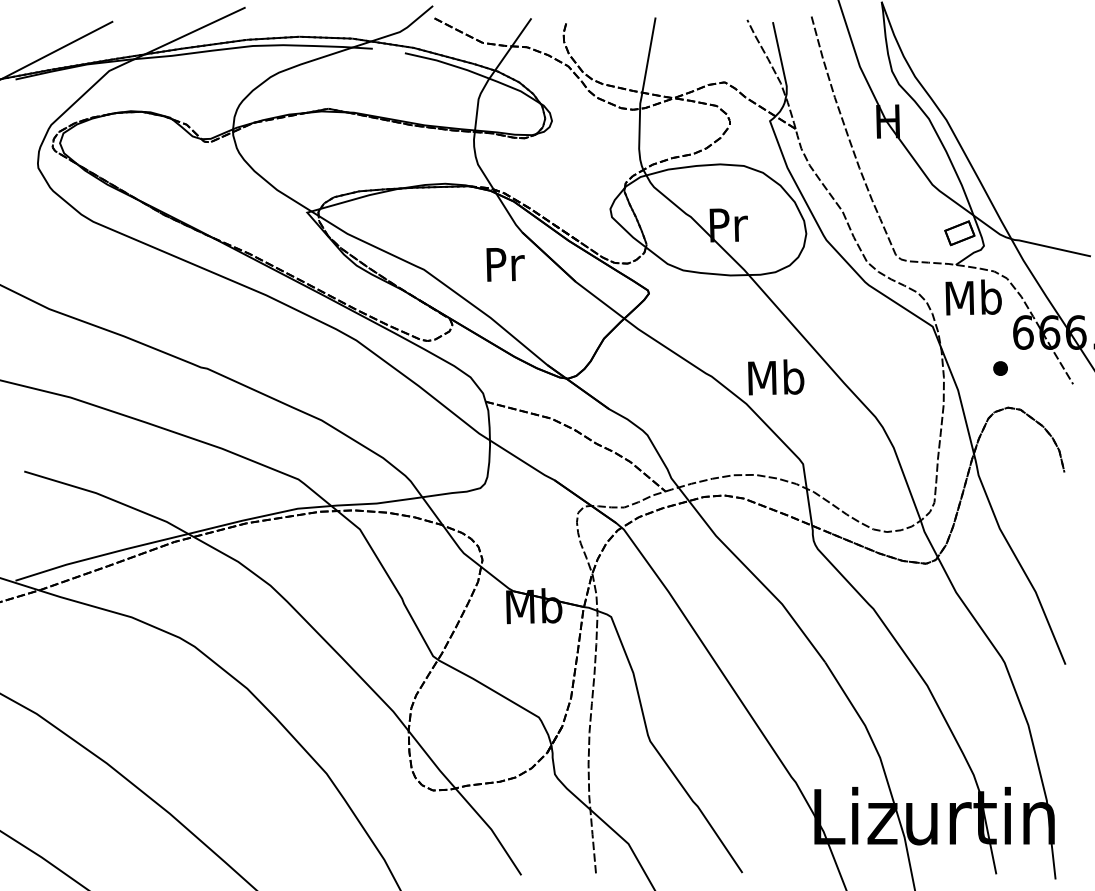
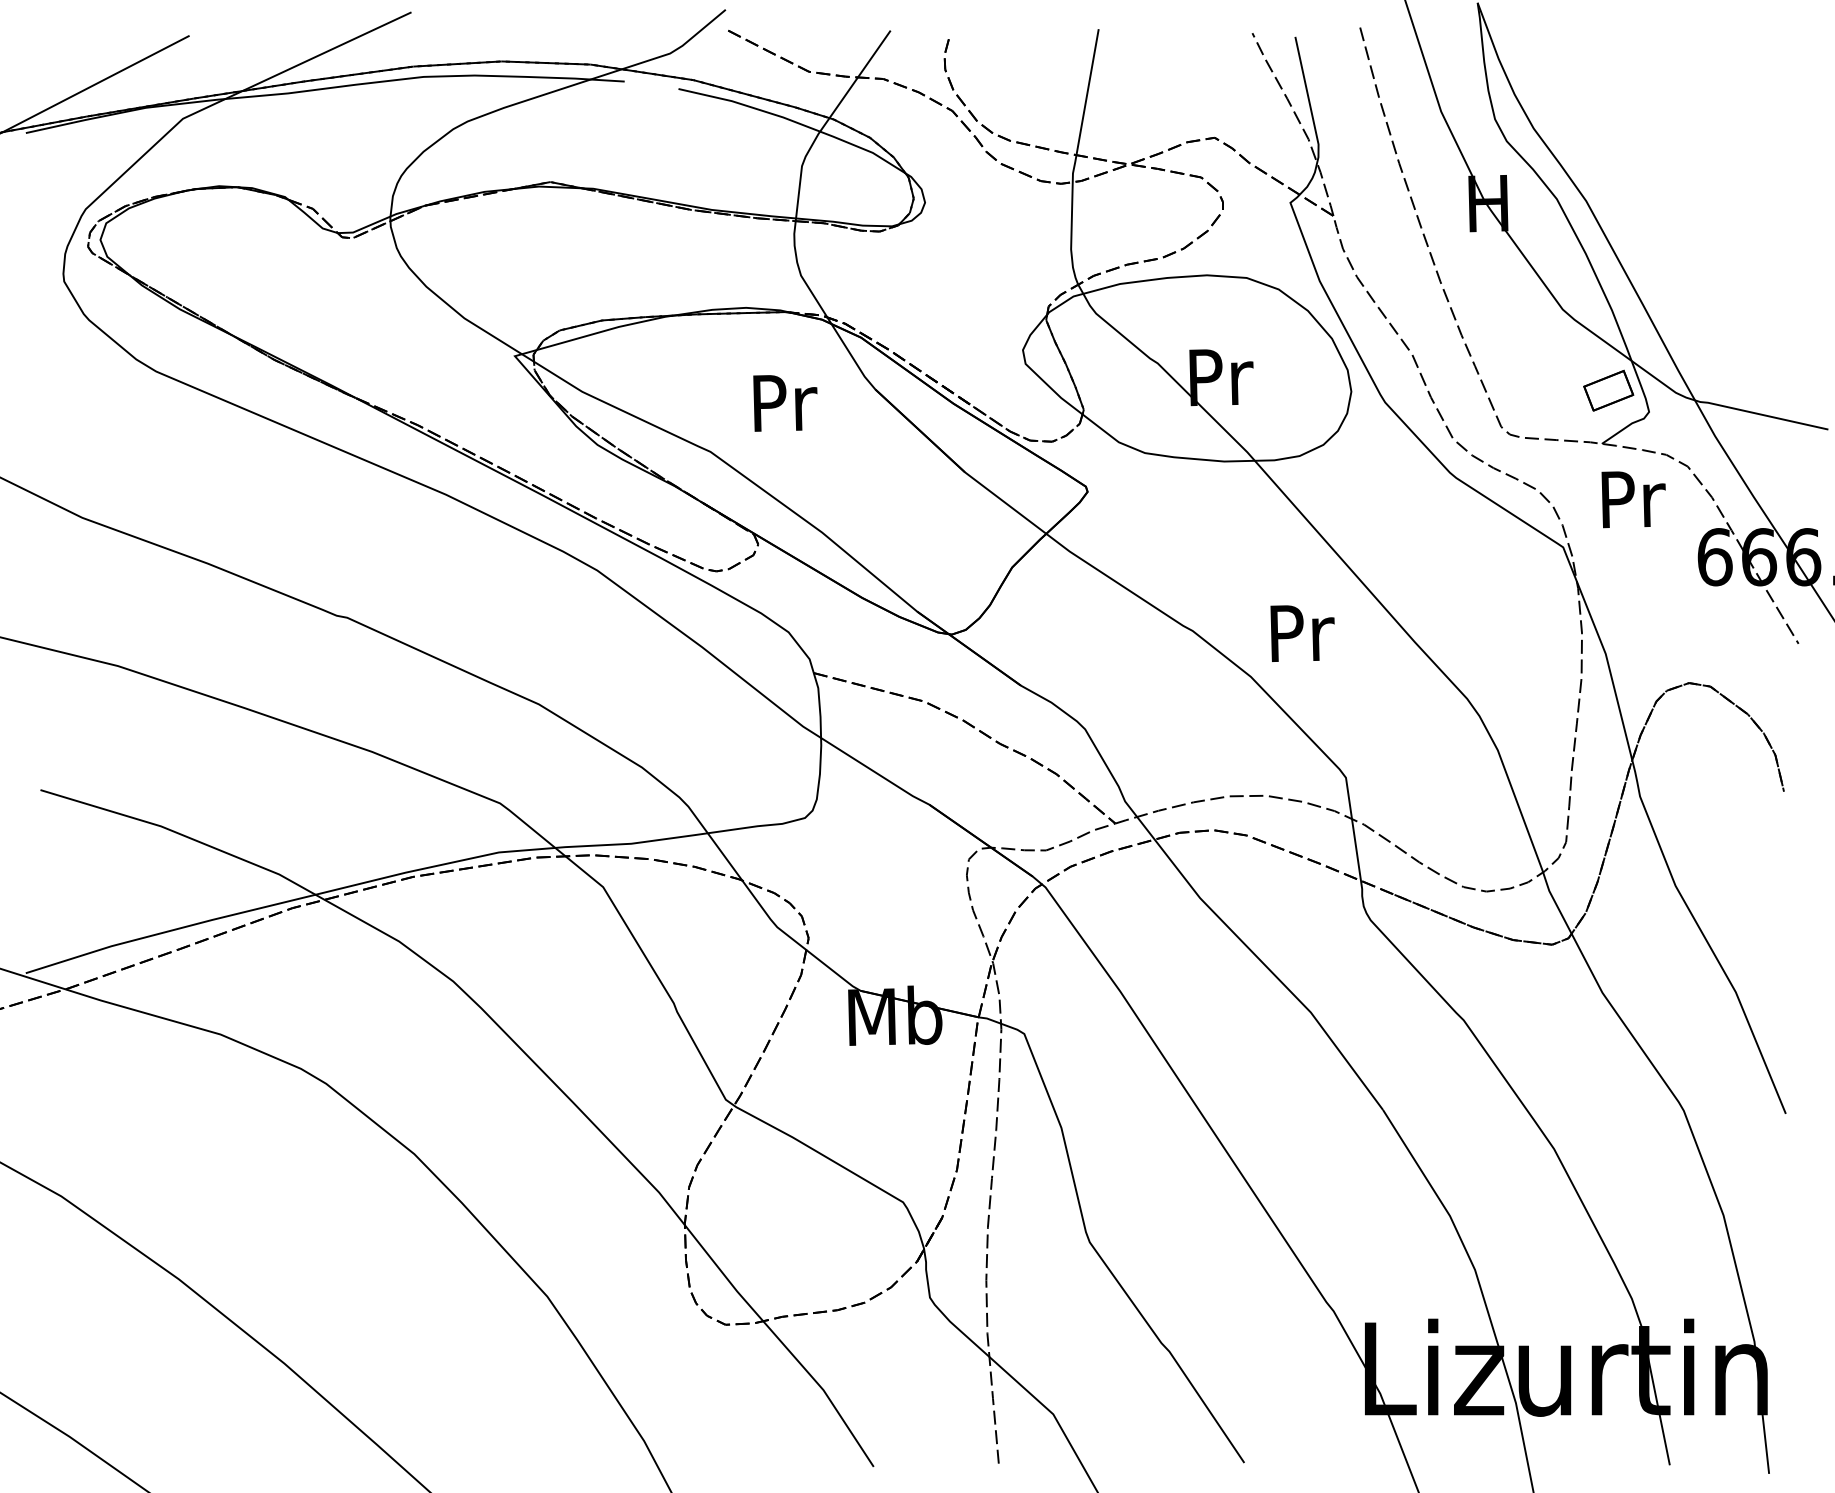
text: (505, 264) -> (785, 402), moved
text: (973, 297) -> (1631, 498), Mb -> Pr
part: (1000, 368) -> (1676, 617), removed
text: (776, 377) -> (1301, 632), Mb -> Pr

